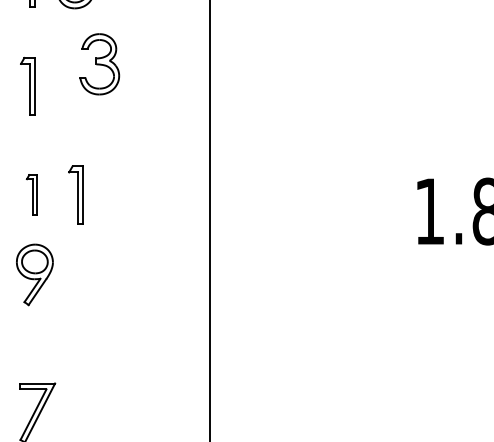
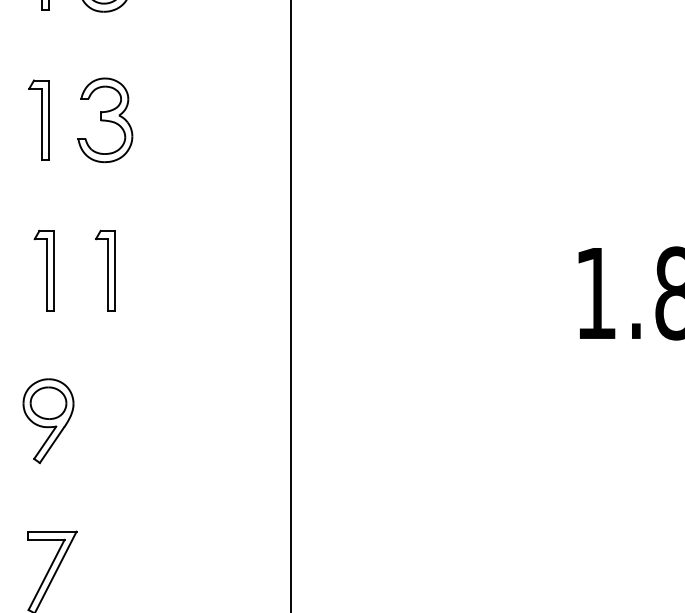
part: (99, 64) -> (105, 120), moved
part: (31, 195) -> (43, 270), size x1.43
part: (34, 275) -> (48, 421), moved

